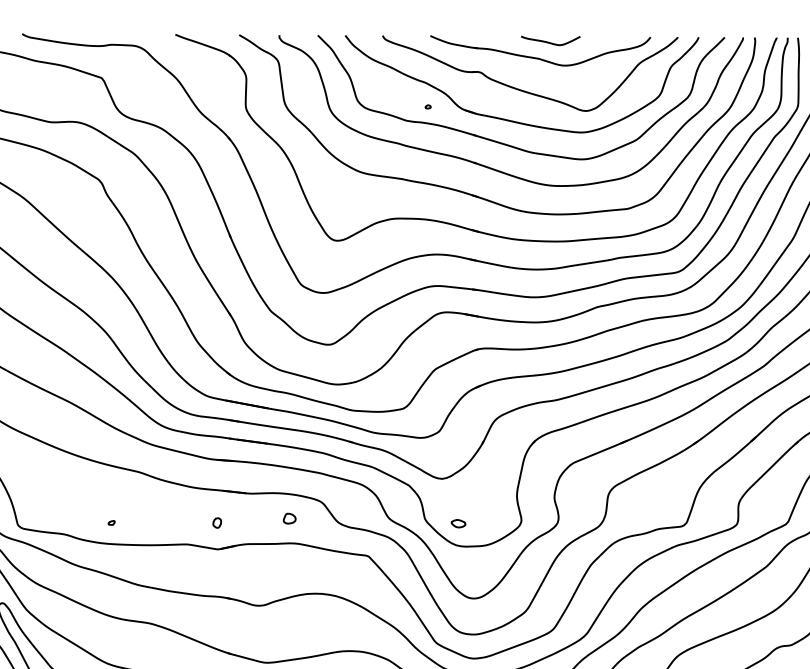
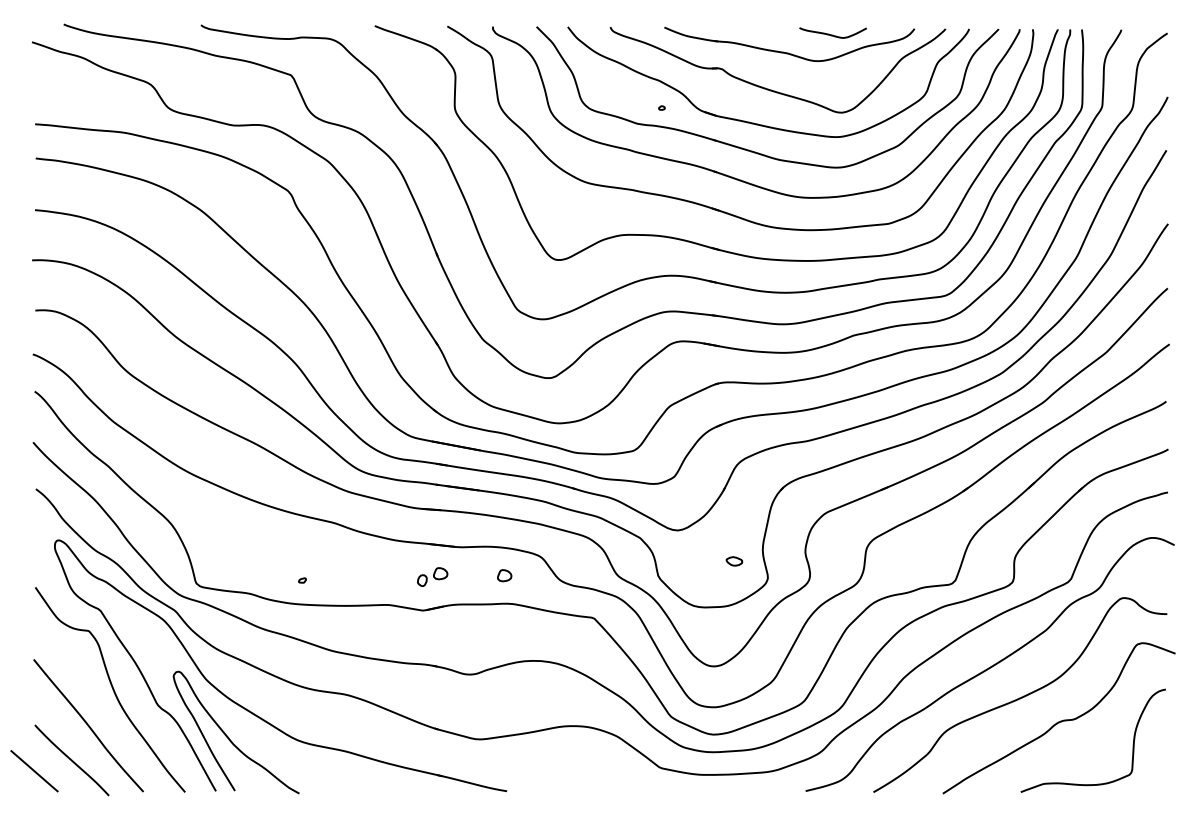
curve: (550, 42) -> (832, 34), moved
part: (233, 516) -> (440, 573), added
part: (458, 523) -> (734, 561), moved

